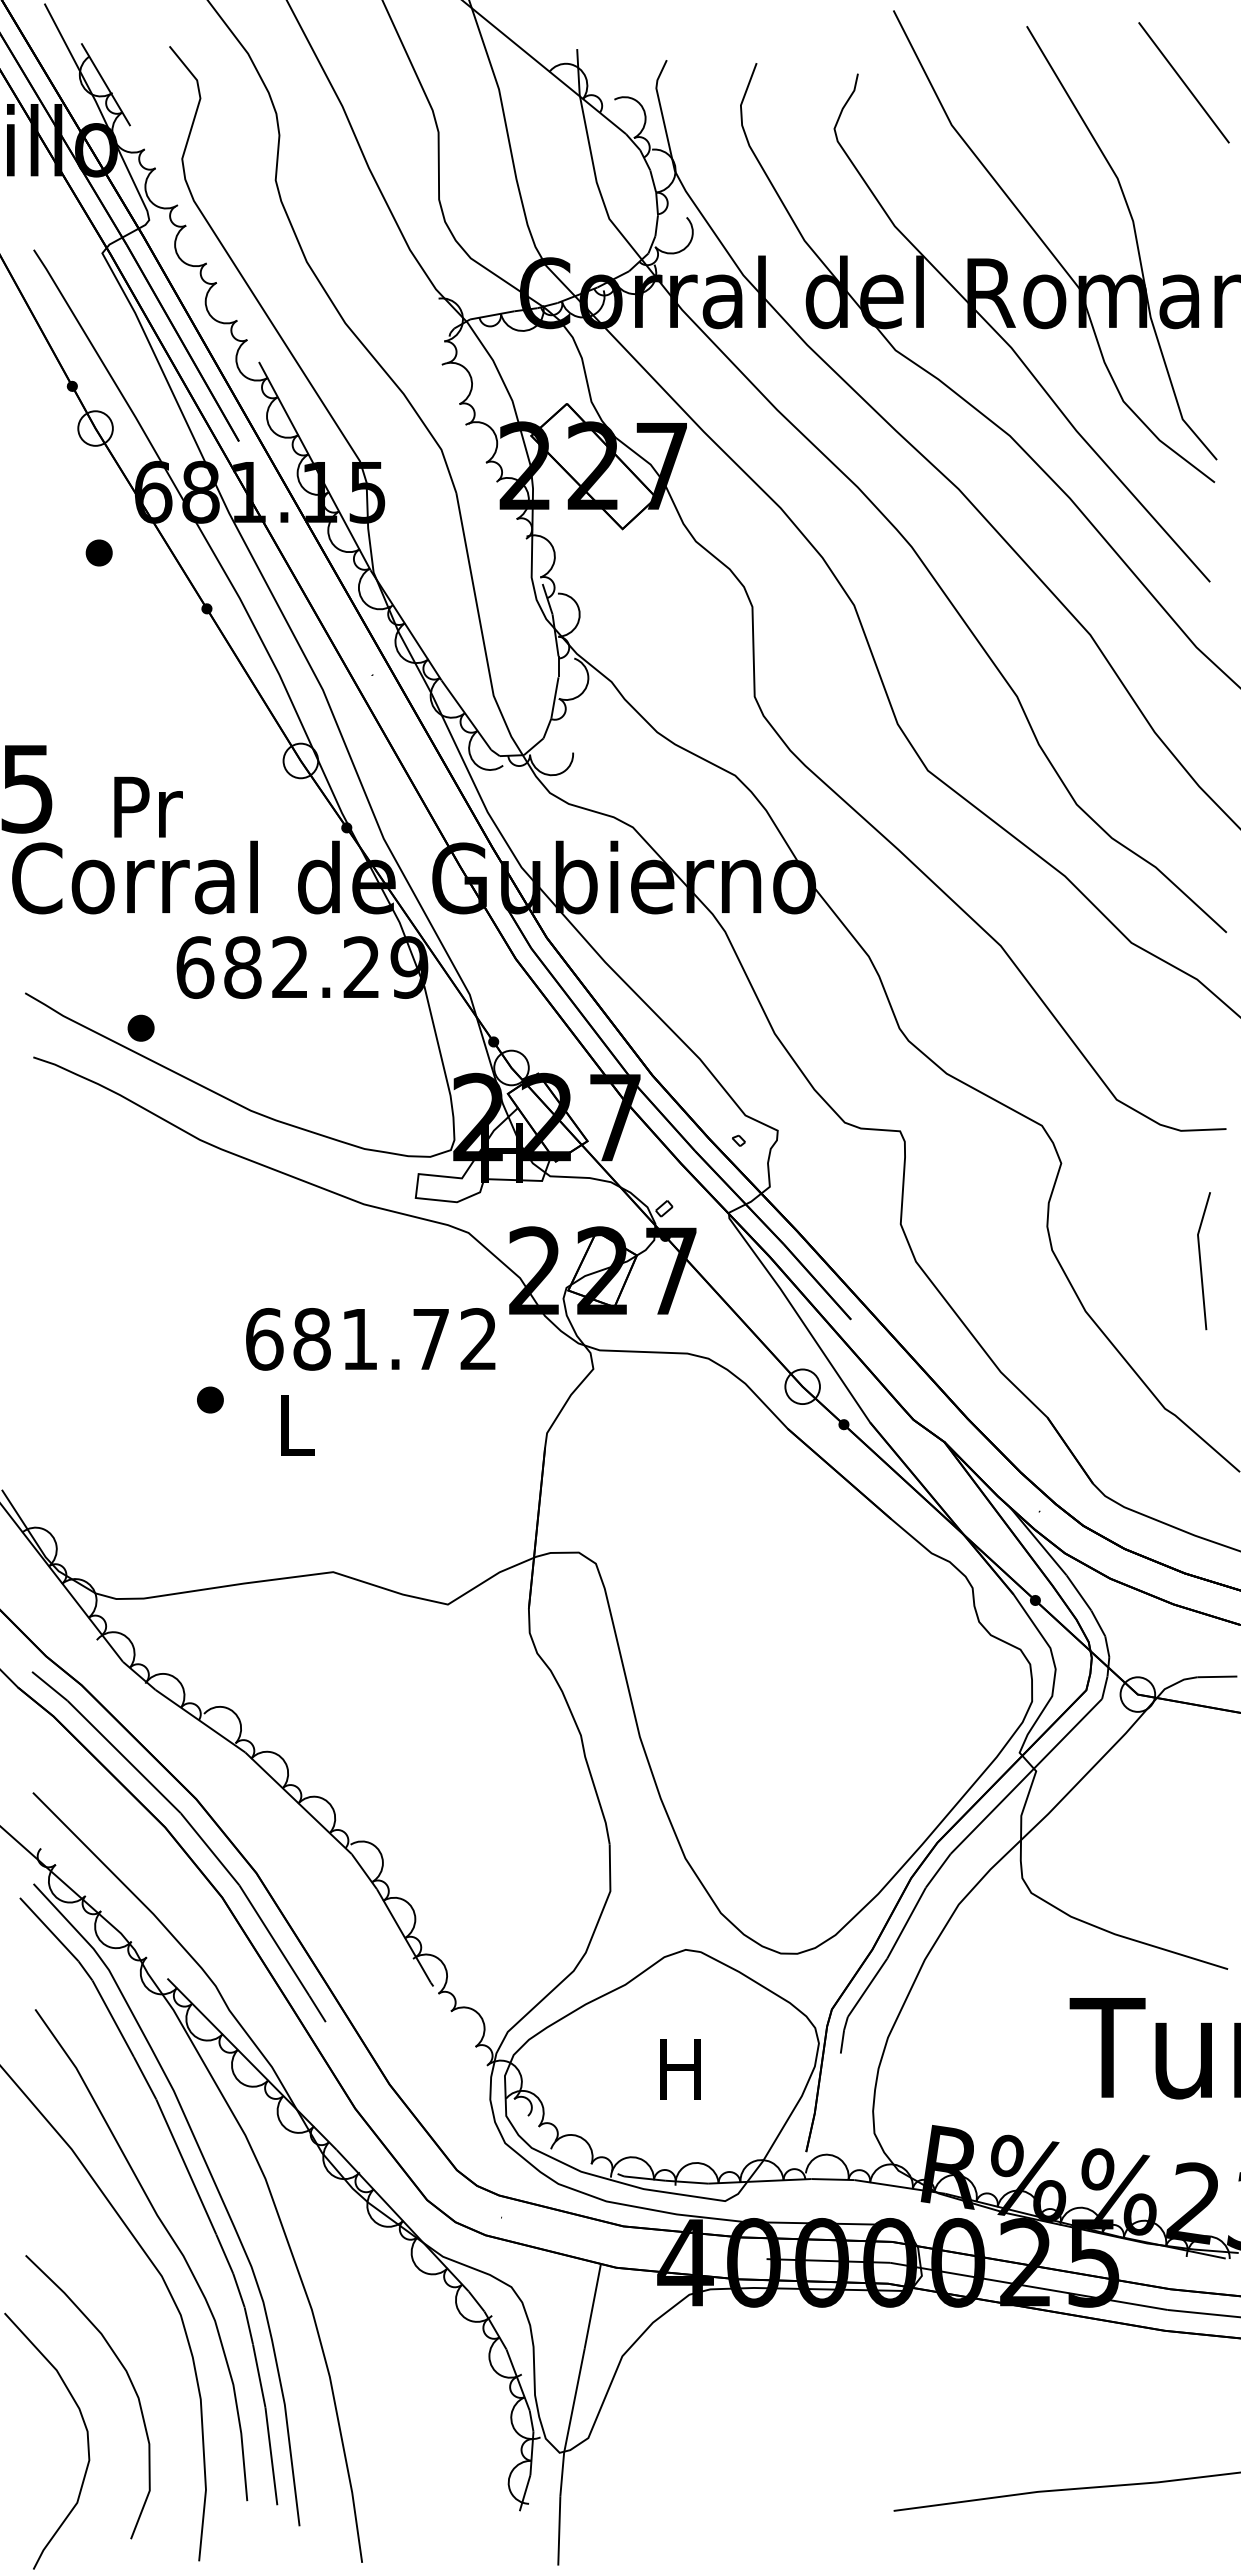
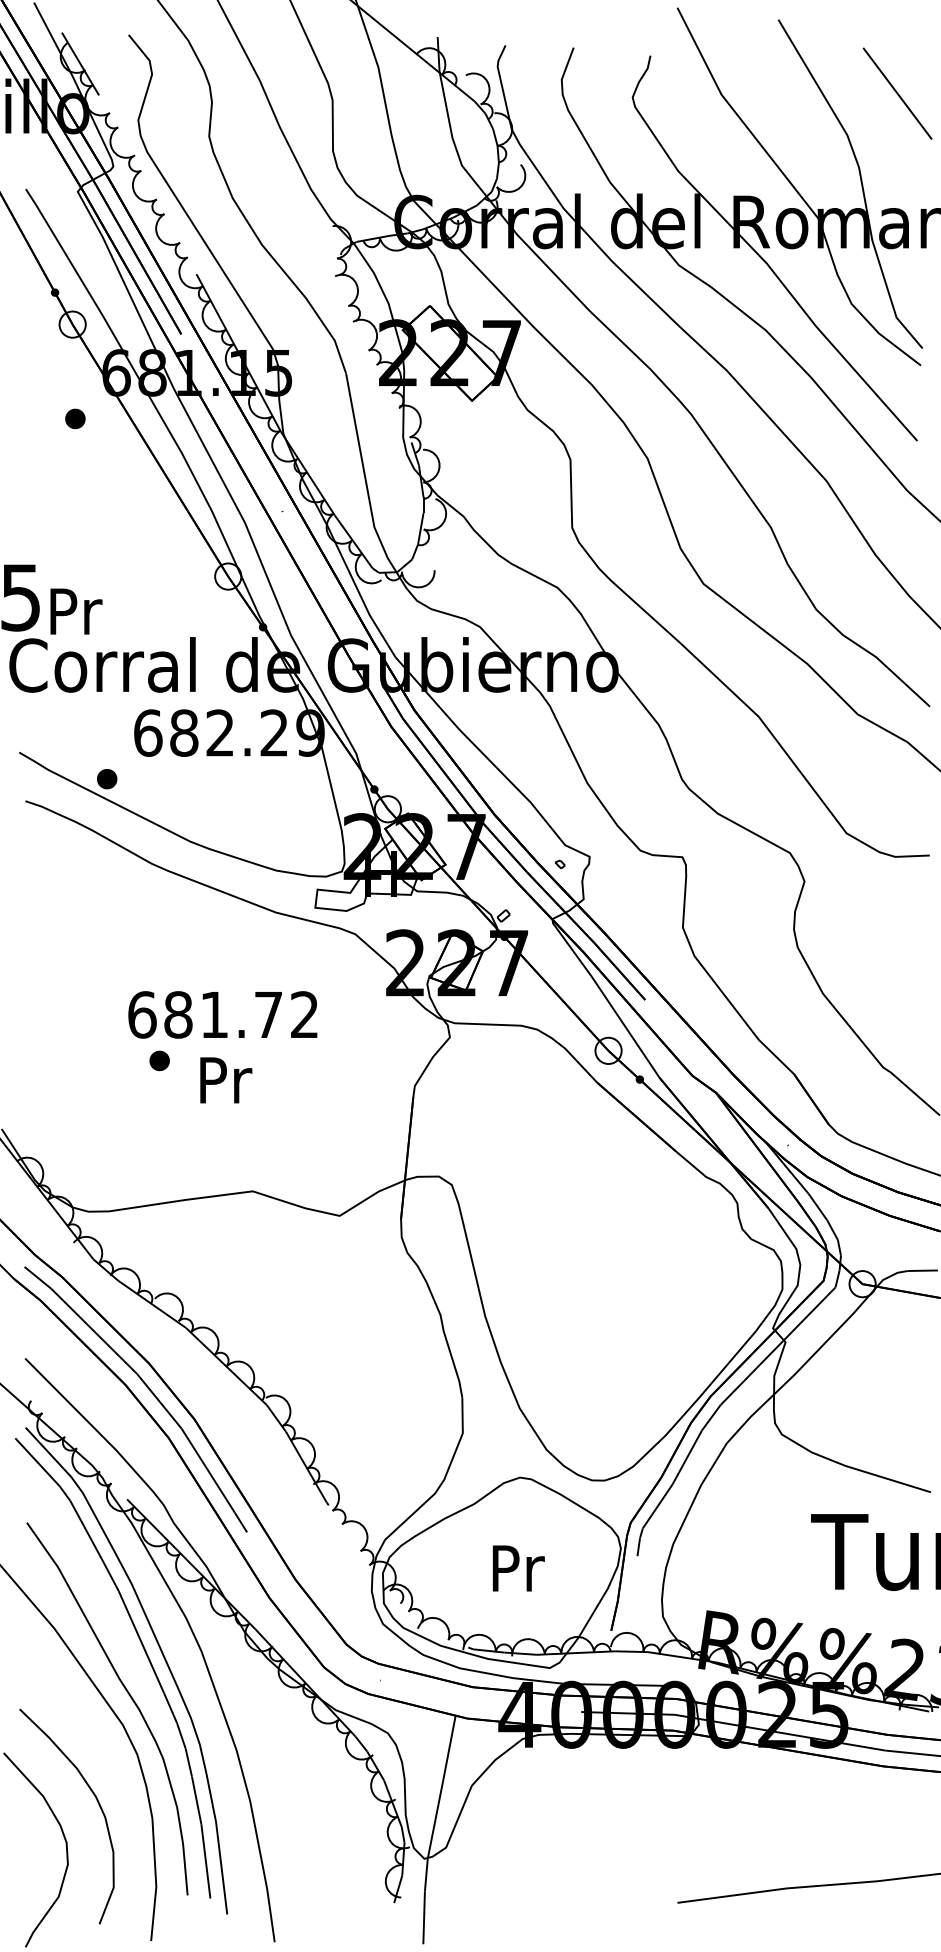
line: (1183, 82) -> (897, 93), moved
fill: (206, 608) -> (156, 461), removed
text: (148, 806) -> (76, 611), moved
line: (1201, 1261) -> (910, 955), removed
text: (370, 1339) -> (222, 1015), moved
text: (298, 1425) -> (226, 1080), L -> Pr
fill: (1034, 1599) -> (784, 1212), removed
text: (684, 2069) -> (519, 1568), H -> Pr

